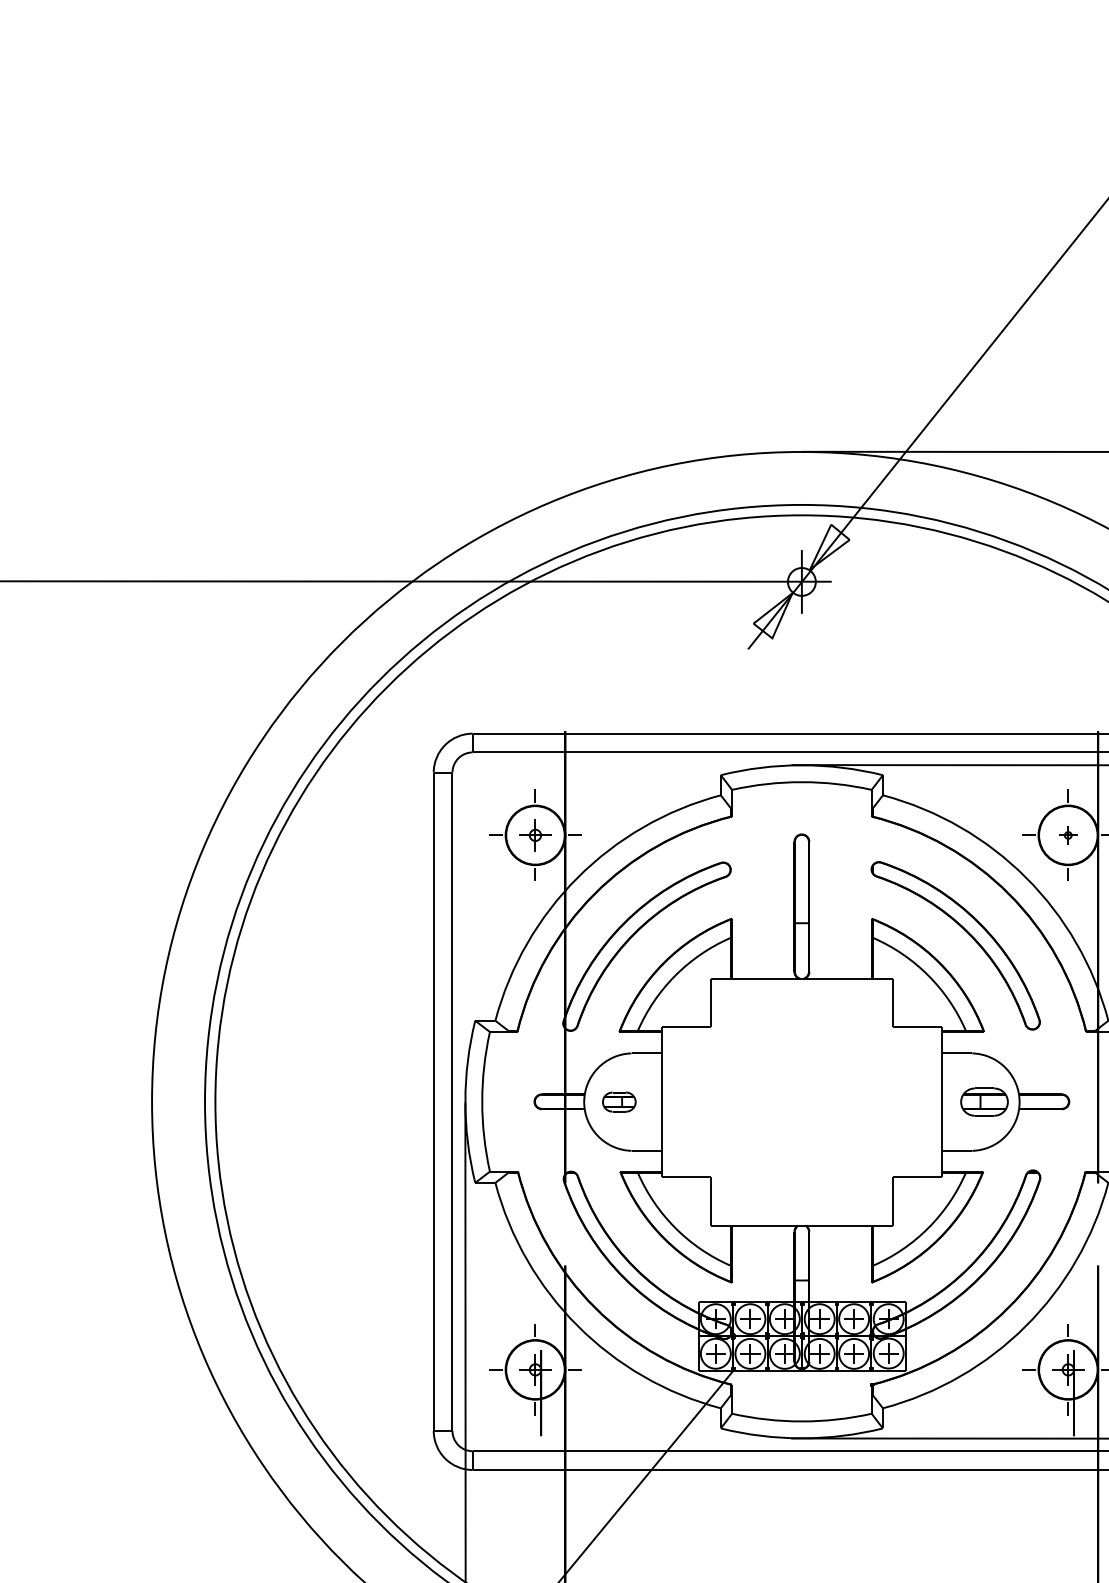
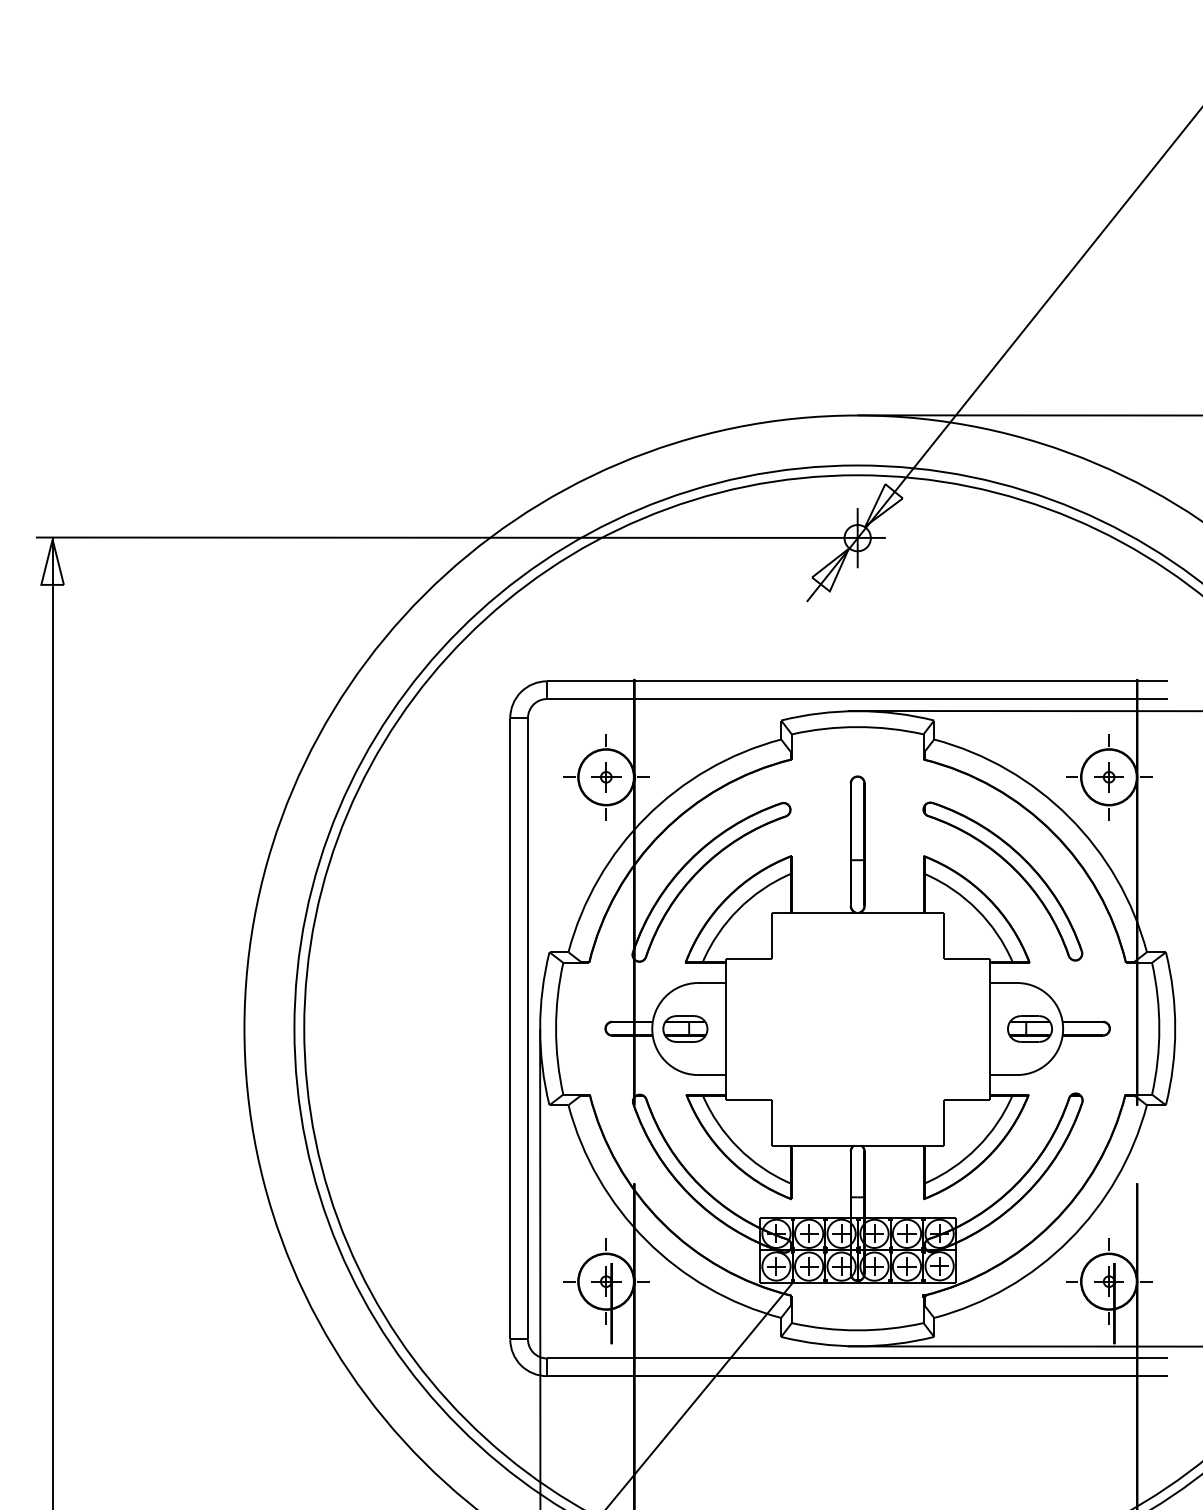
part: (1067, 835) -> (1108, 777), size x1.67
part: (619, 1101) -> (685, 1028), size x1.43

